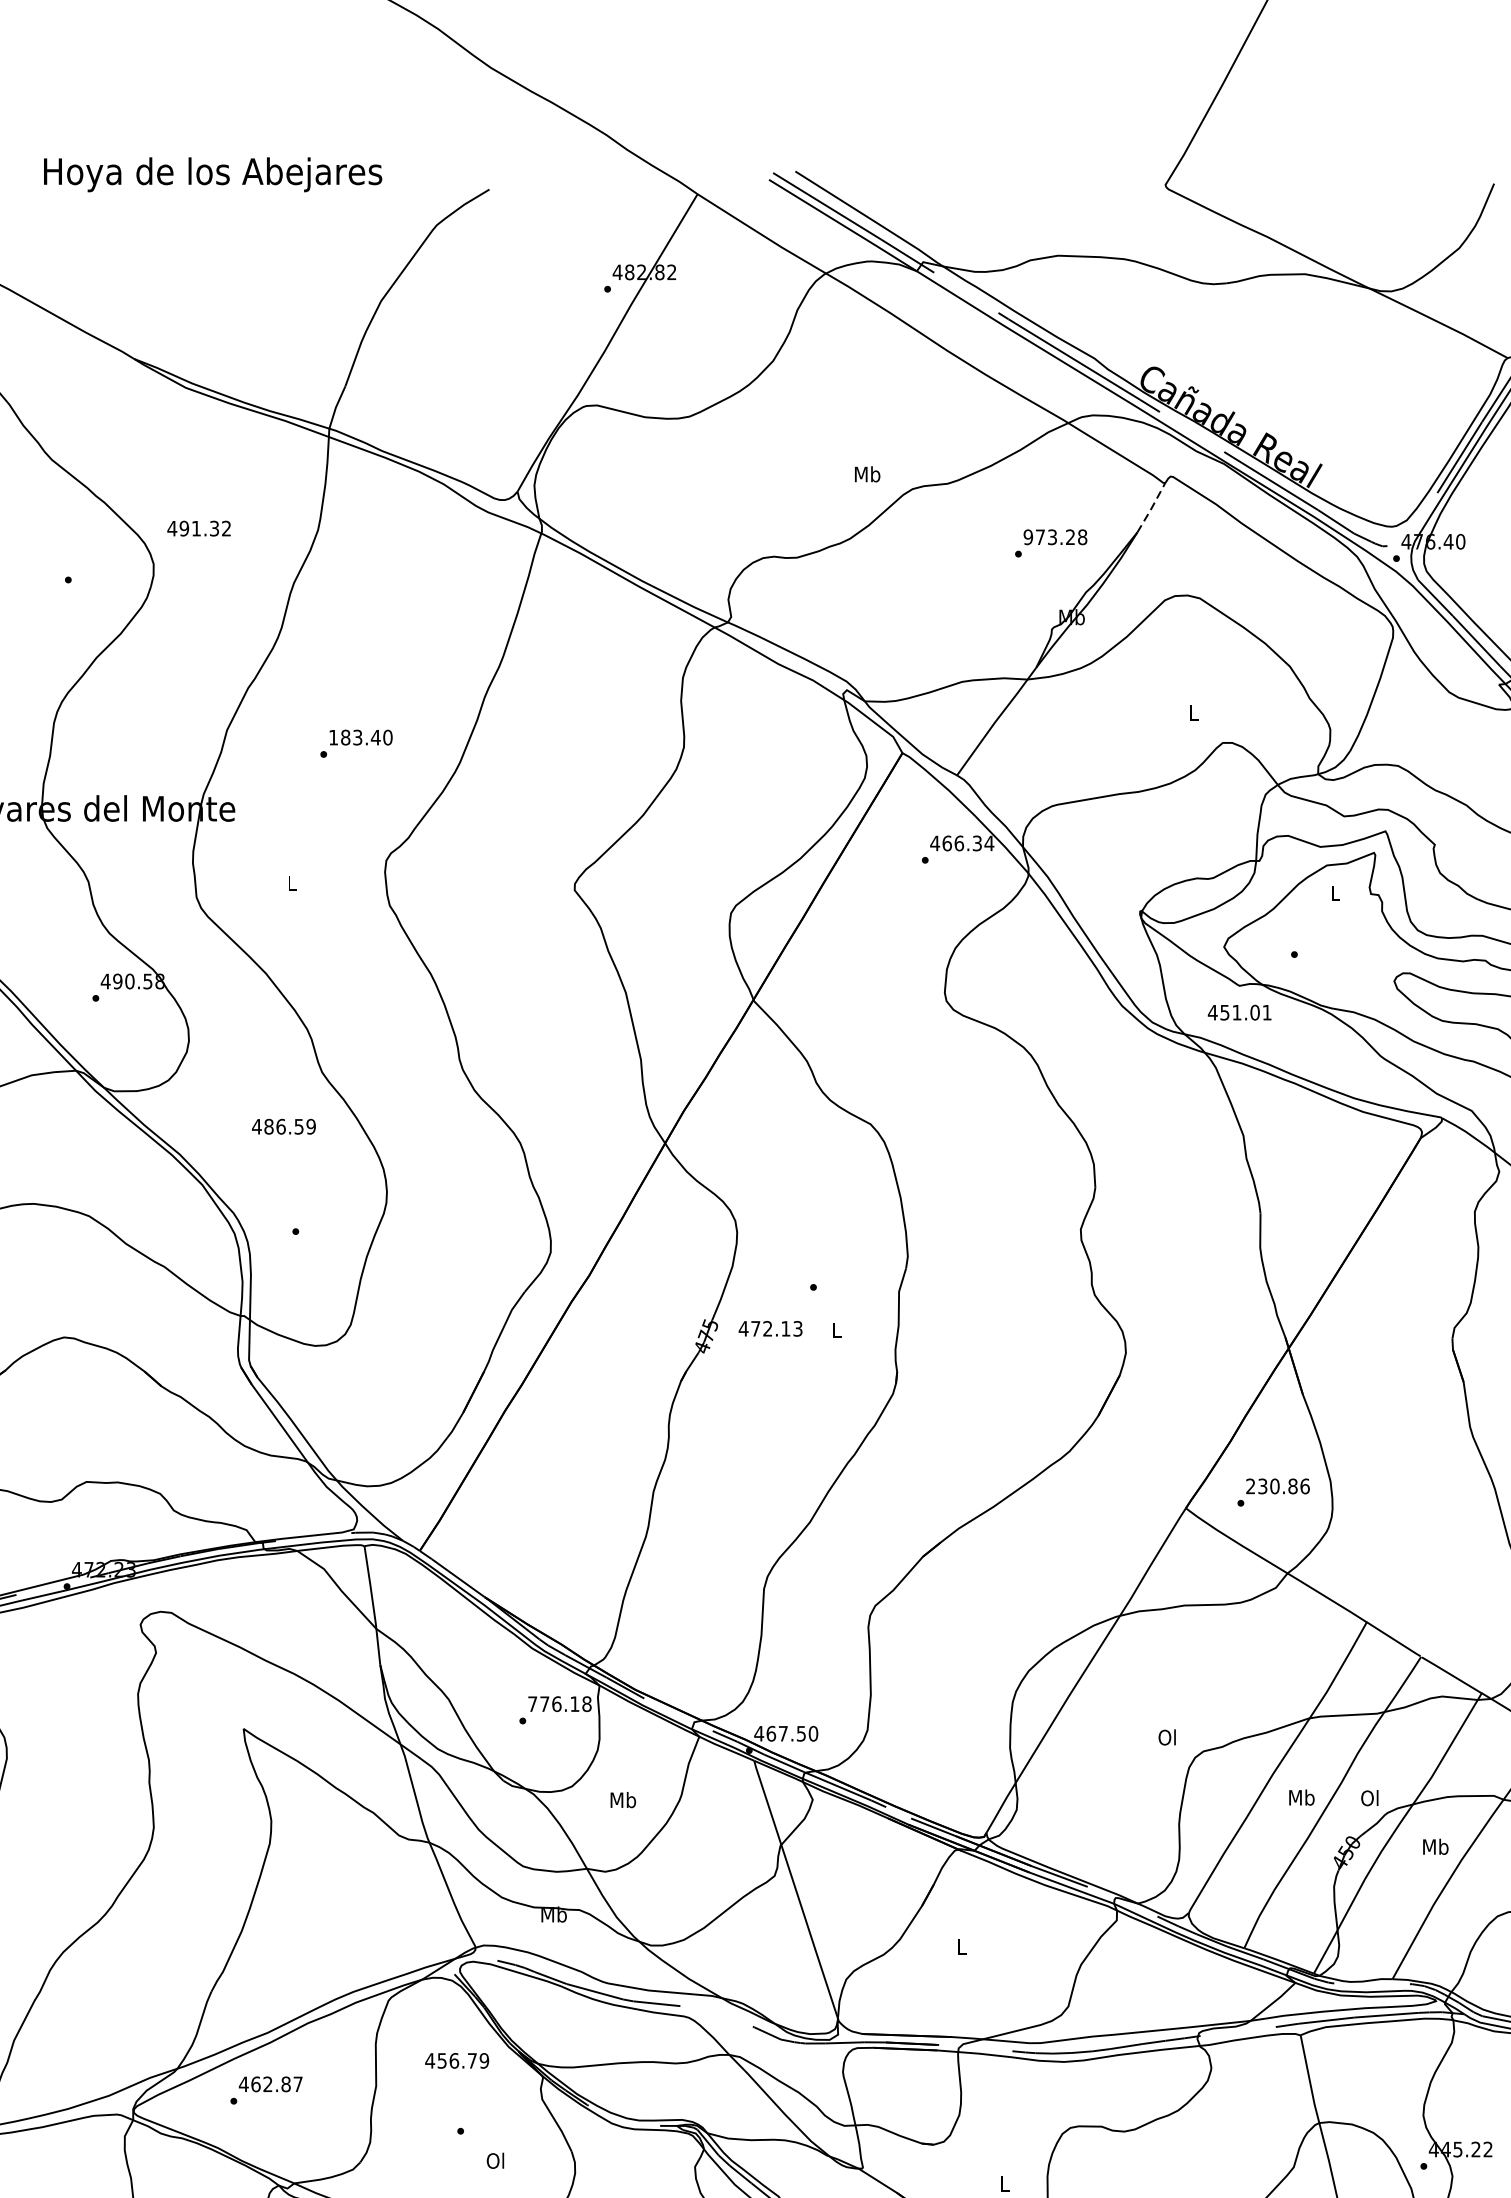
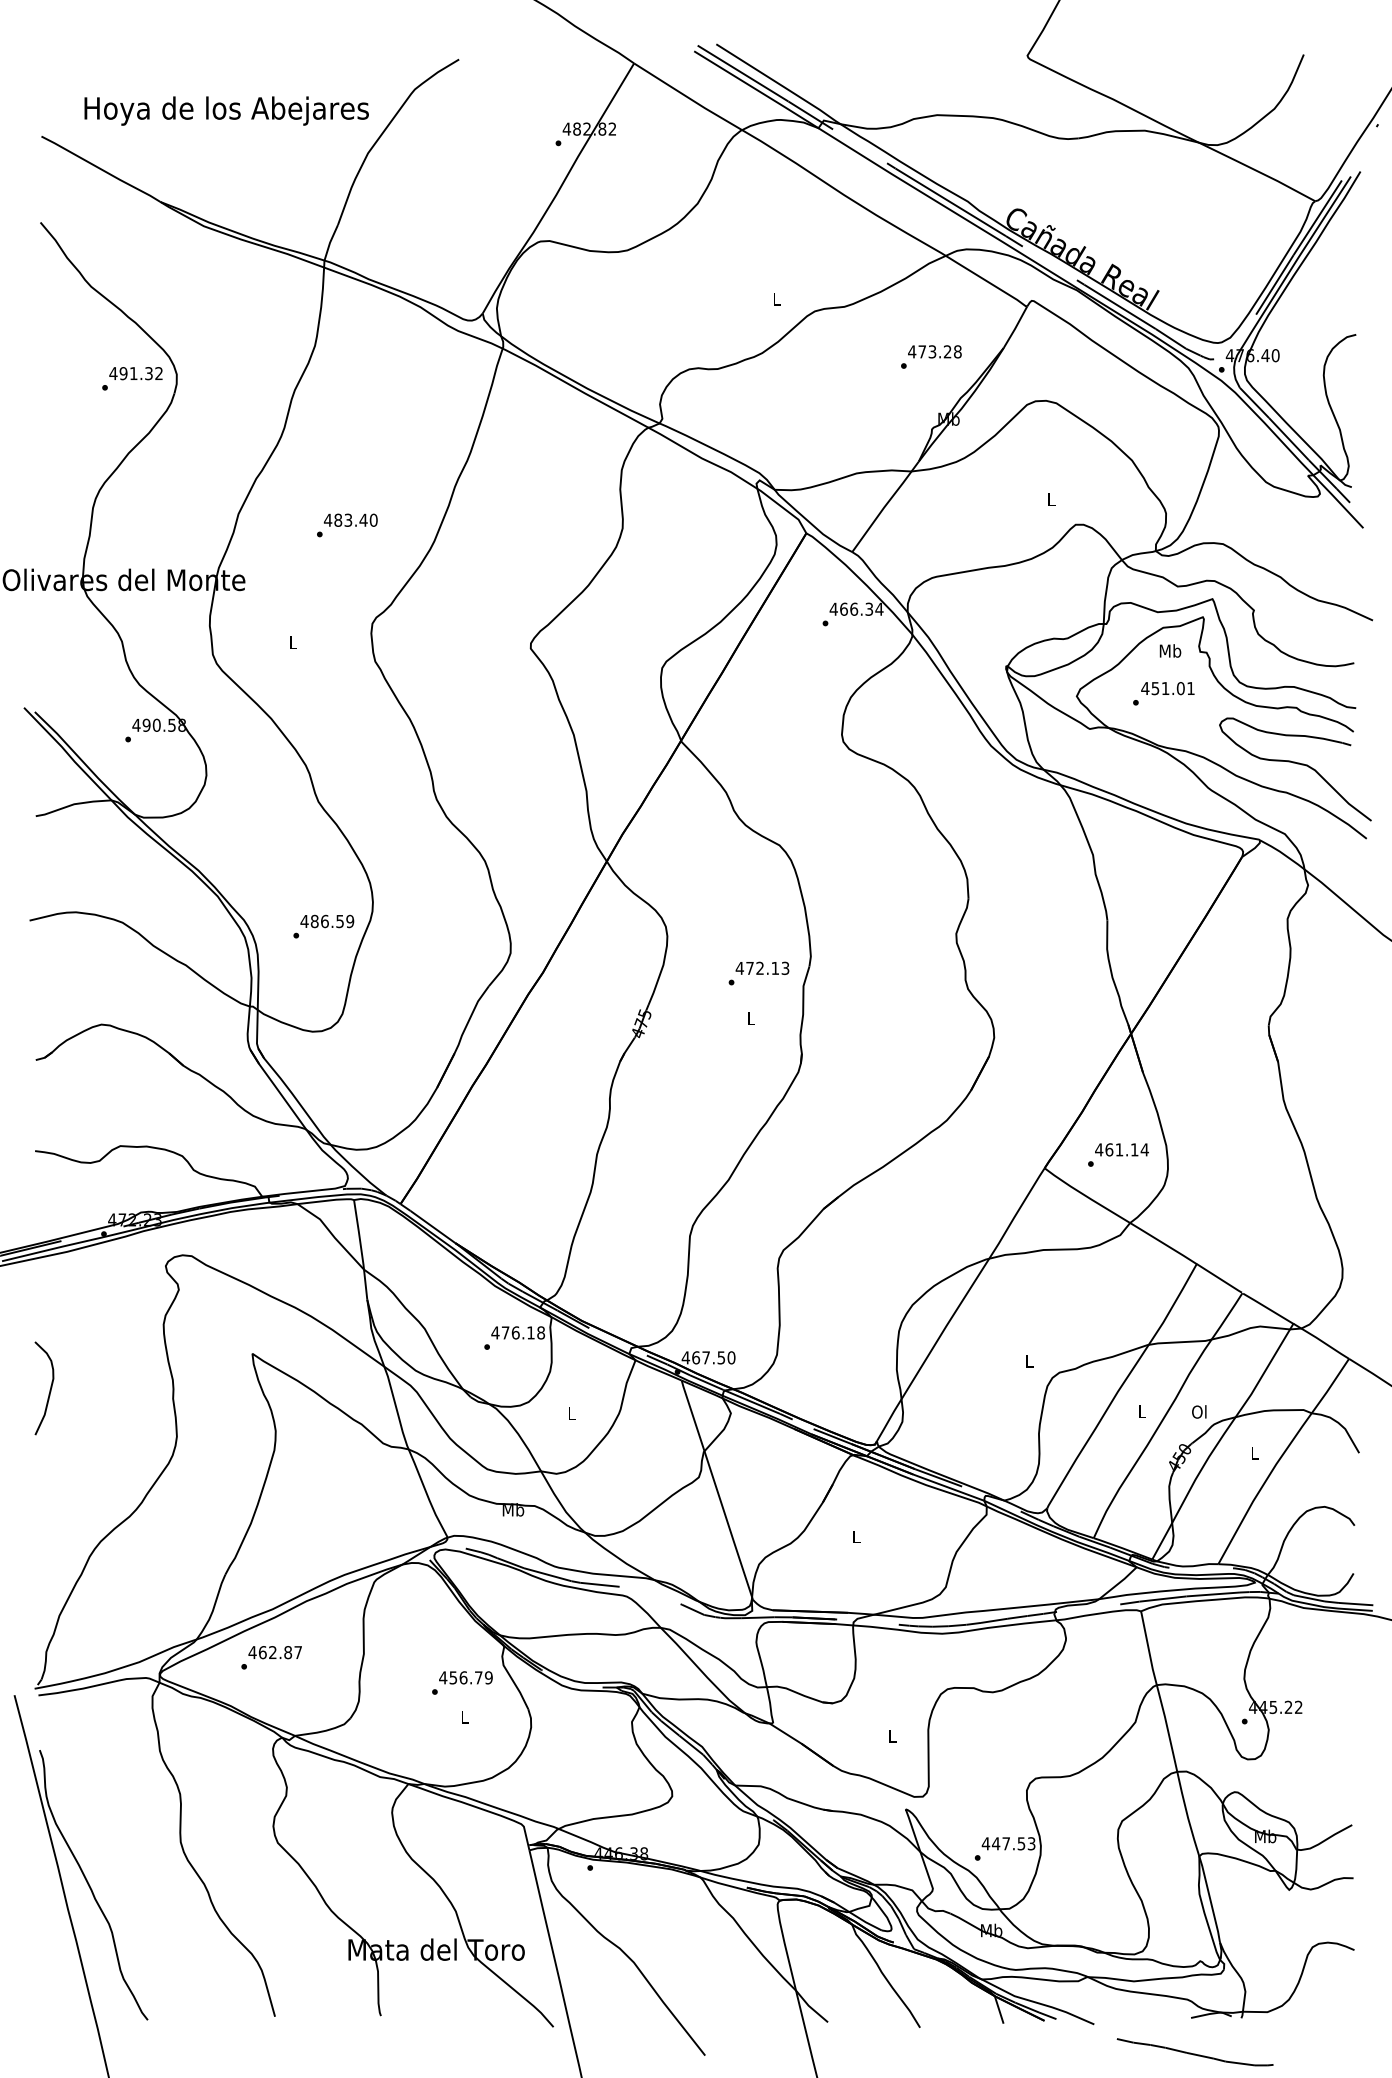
text: (212, 174) -> (226, 110), moved
text: (866, 473) -> (776, 298), Mb -> L
line: (1151, 509) -> (1015, 328), dashed -> solid
text: (198, 528) -> (135, 373), moved
text: (1028, 536) -> (912, 351), 973.28 -> 473.28
text: (332, 736) -> (327, 519), 183.40 -> 483.40
text: (1335, 892) -> (1170, 650), L -> Mb
text: (1239, 1012) -> (1167, 688), moved
text: (284, 1126) -> (327, 921), moved
text: (770, 1327) -> (762, 967), moved
text: (1277, 1485) -> (1121, 1149), 230.86 -> 461.14
text: (532, 1703) -> (495, 1332), 776.18 -> 476.18
text: (1166, 1736) -> (1028, 1360), Ol -> L
text: (1301, 1797) -> (1141, 1411), Mb -> L
text: (623, 1799) -> (571, 1413), Mb -> L
text: (1435, 1846) -> (1254, 1452), Mb -> L
text: (456, 2060) -> (465, 1677), moved
text: (495, 2160) -> (464, 1716), Ol -> L

